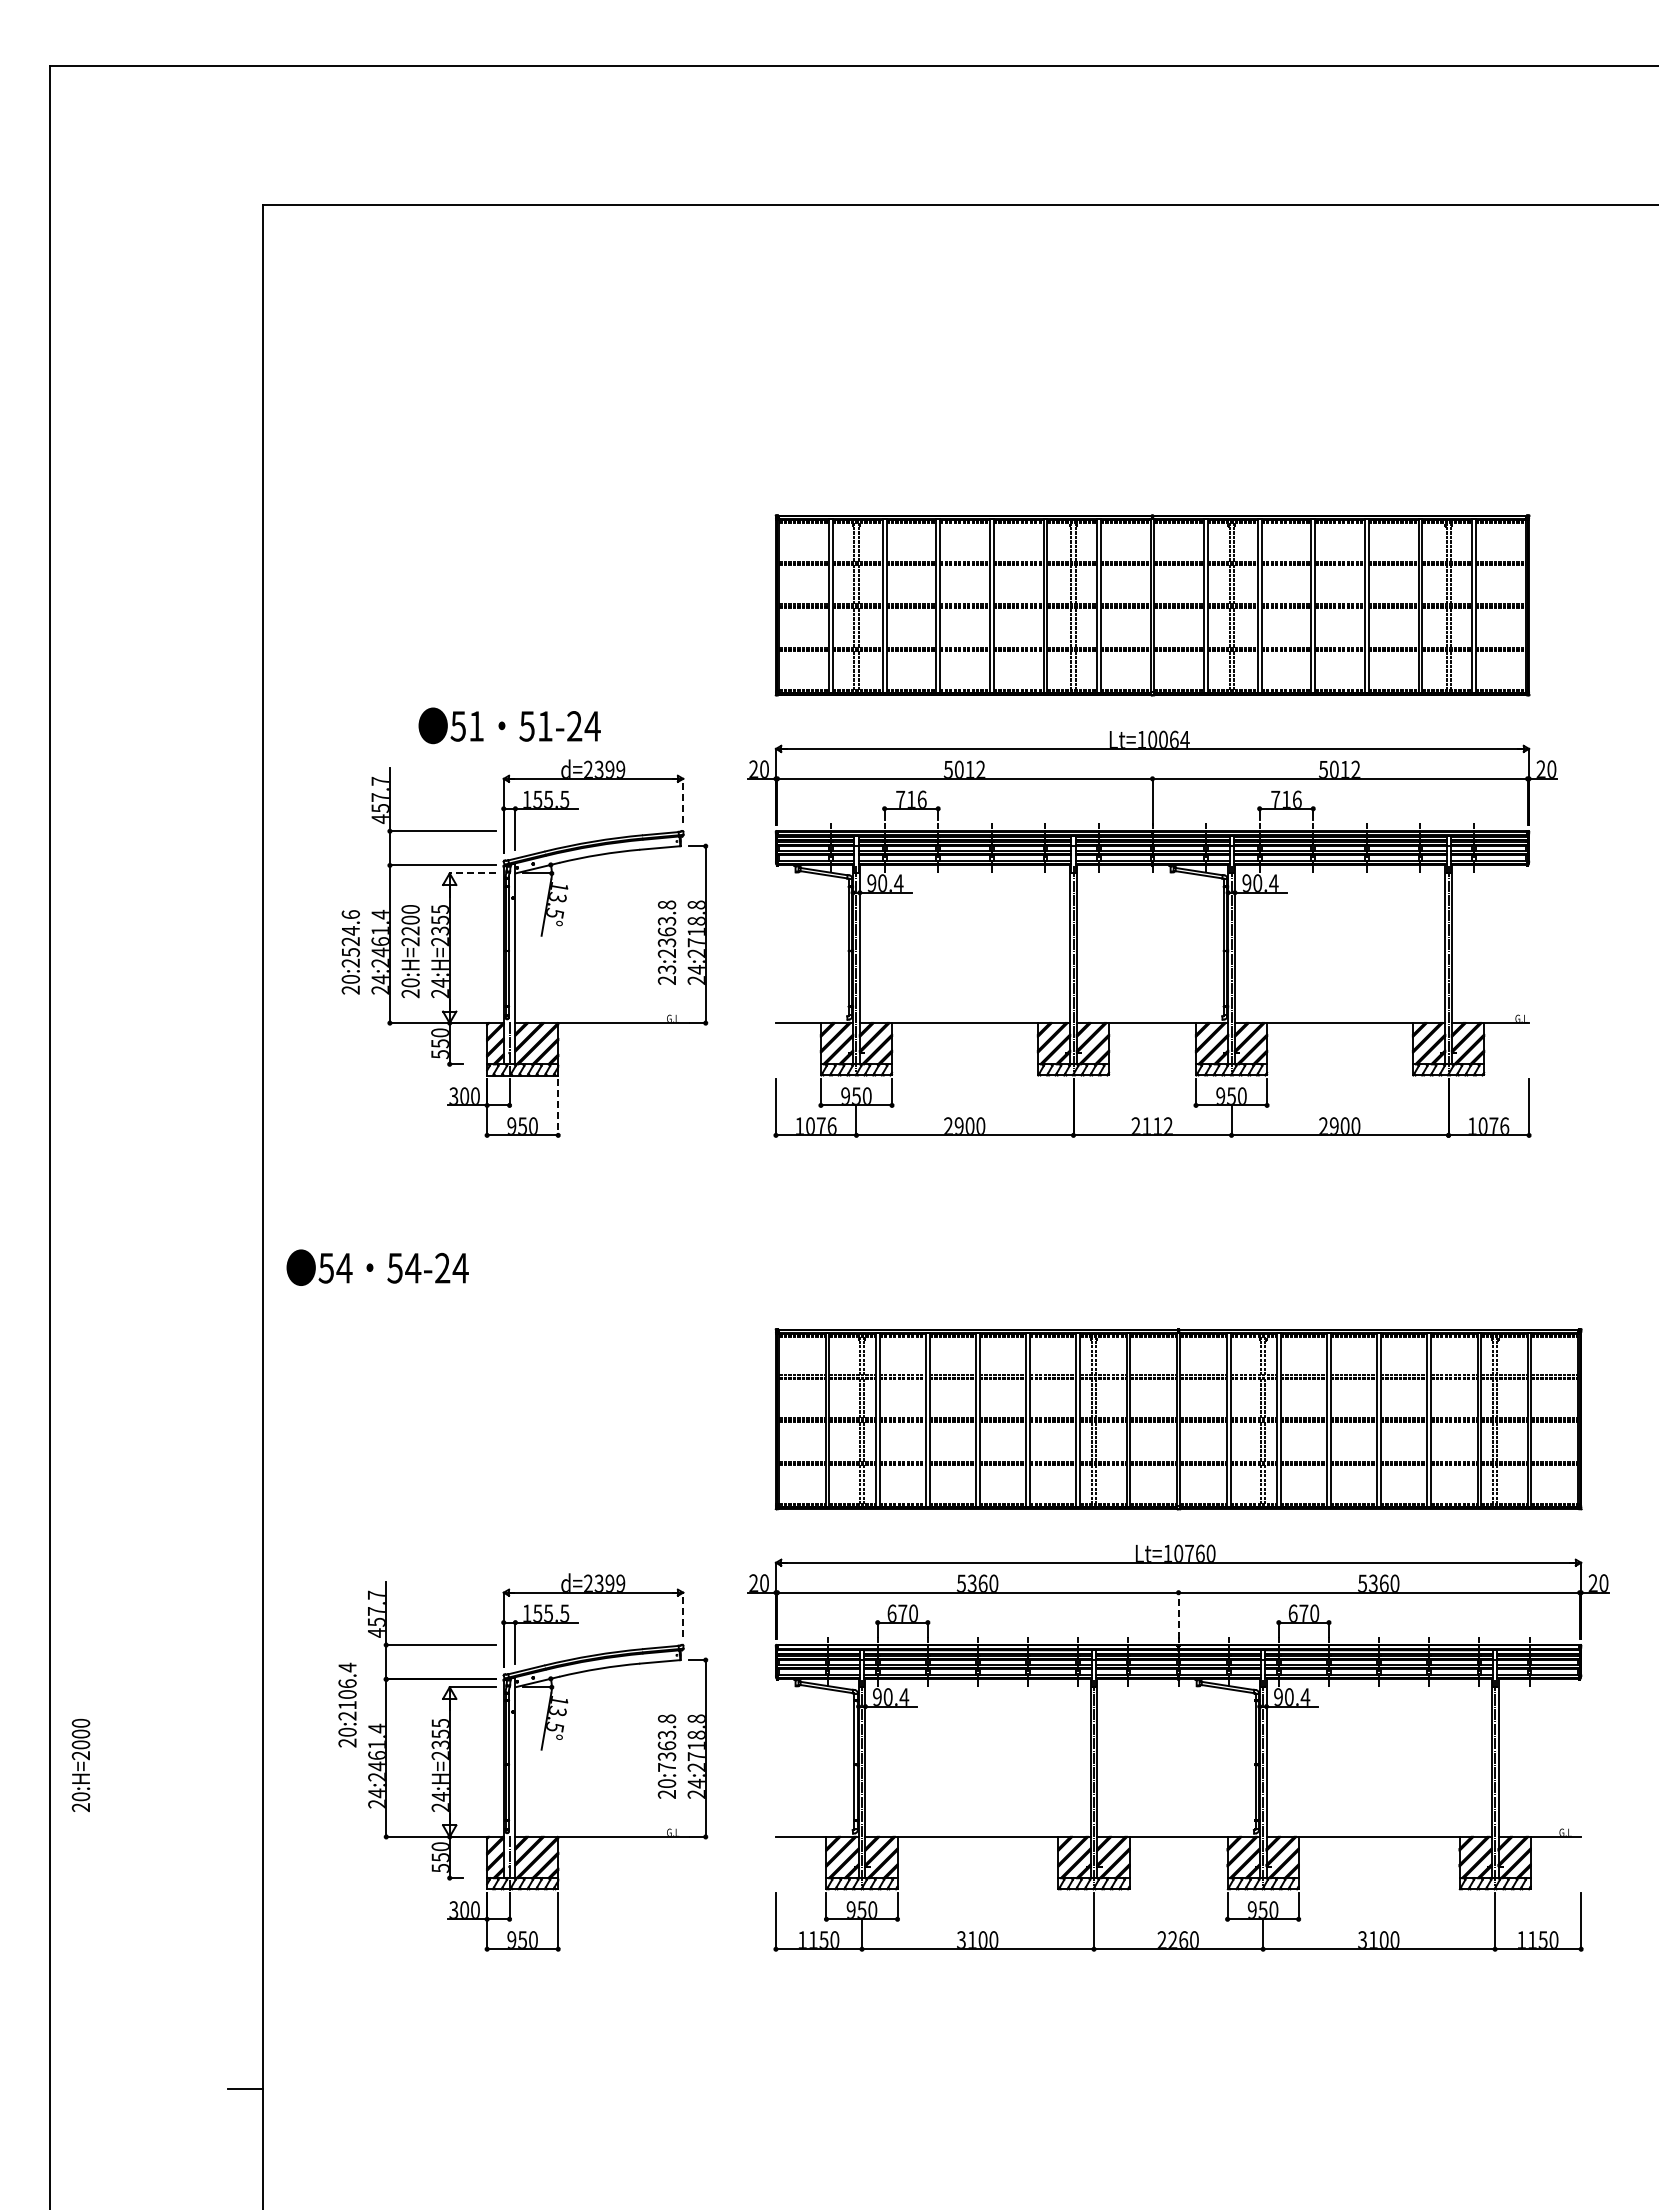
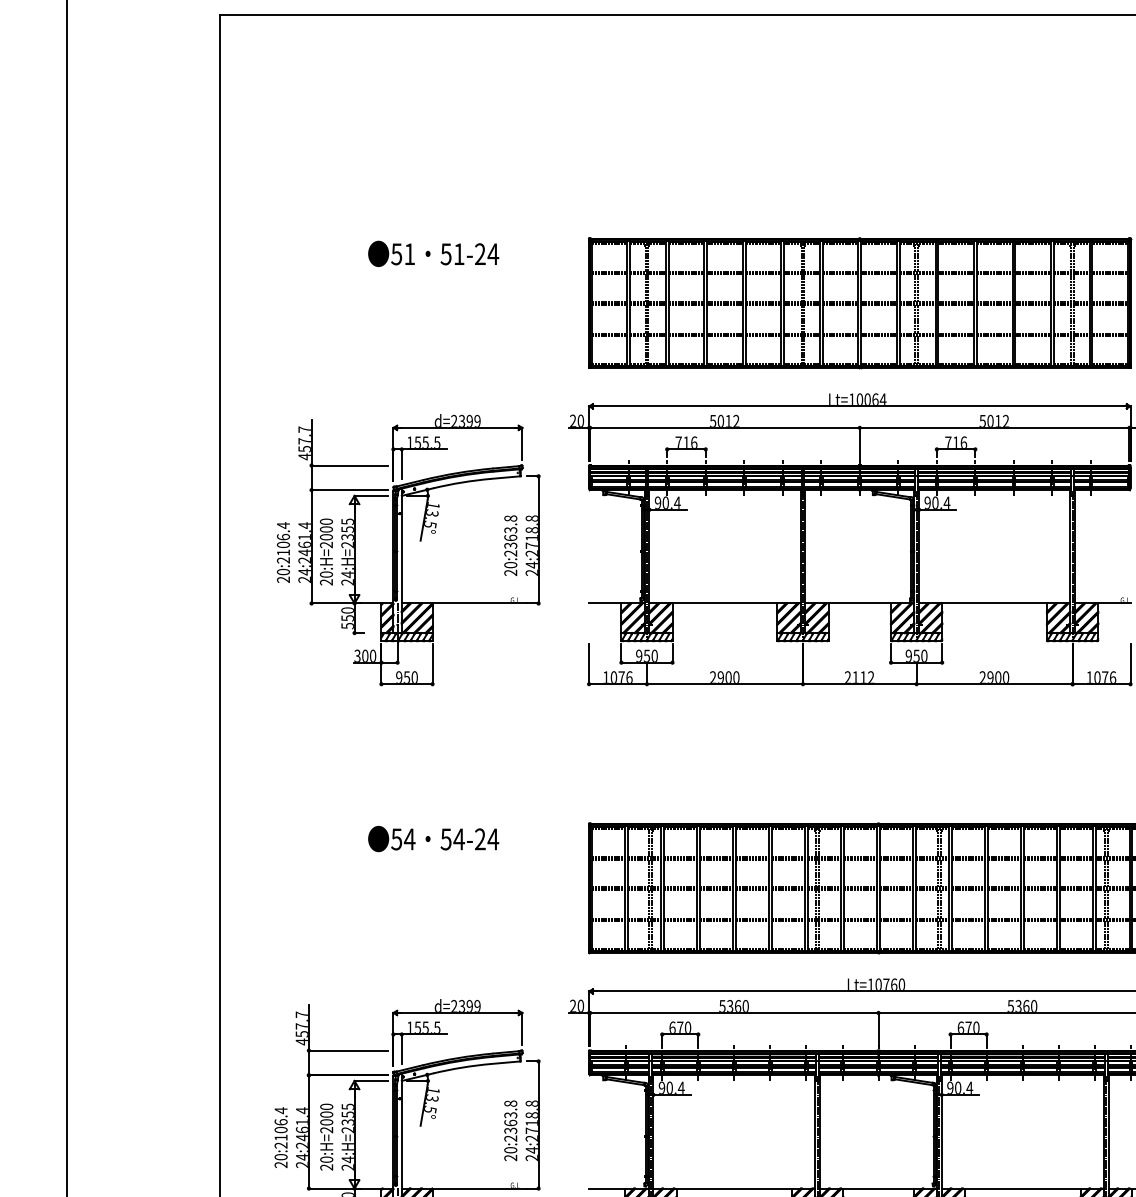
text: (509, 725) -> (433, 253), moved
line: (683, 800) -> (522, 443), dashed -> solid
line: (472, 873) -> (370, 495), dashed -> solid
text: (410, 930) -> (326, 536), 20:H=2200 -> 20:H=2000
text: (350, 933) -> (283, 539), 20:2524.6 -> 20:2106.4
text: (666, 969) -> (510, 564), 23:2363.8 -> 20:2363.8
line: (558, 1107) -> (432, 664), dashed -> solid
text: (377, 1267) -> (433, 838), moved
line: (683, 1614) -> (522, 1028), dashed -> solid
line: (1178, 1615) -> (878, 1029), dashed -> solid
text: (347, 1704) -> (281, 1137), moved
text: (80, 1765) -> (326, 1137), moved
text: (666, 1767) -> (510, 1138), 20:7363.8 -> 20:2363.8

